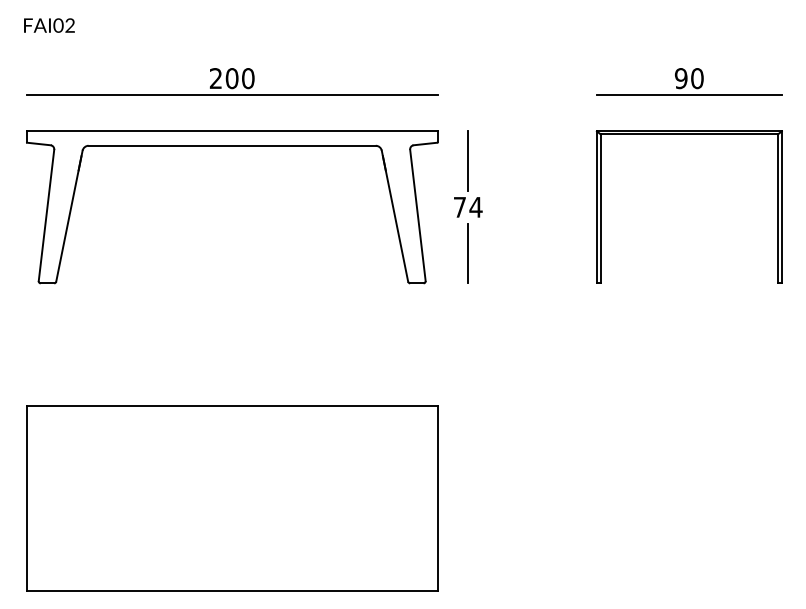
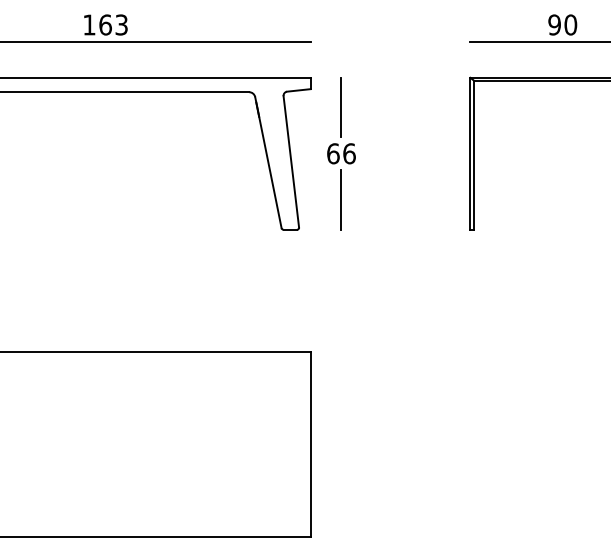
text: (231, 78) -> (104, 24), 200 -> 163
text: (467, 206) -> (340, 152), 74 -> 66

